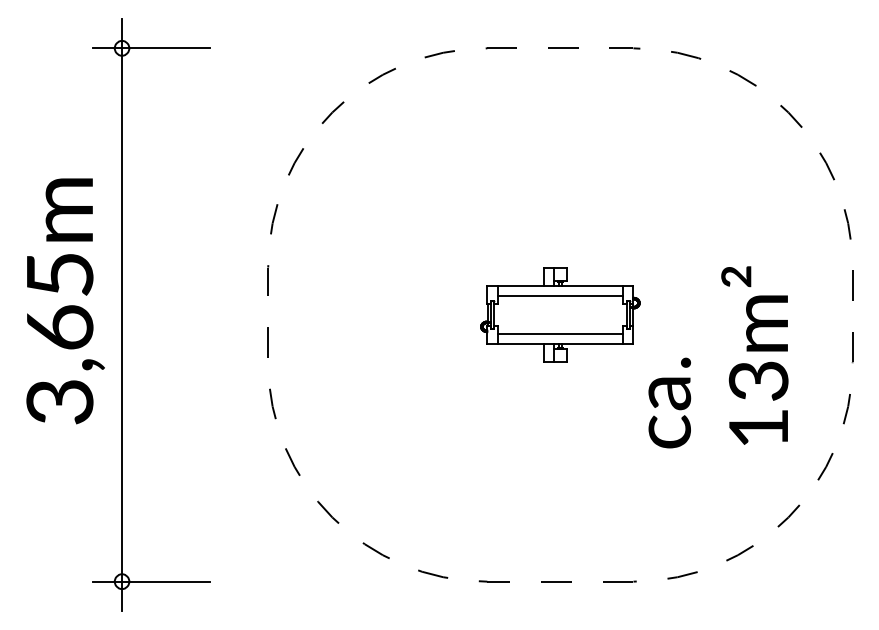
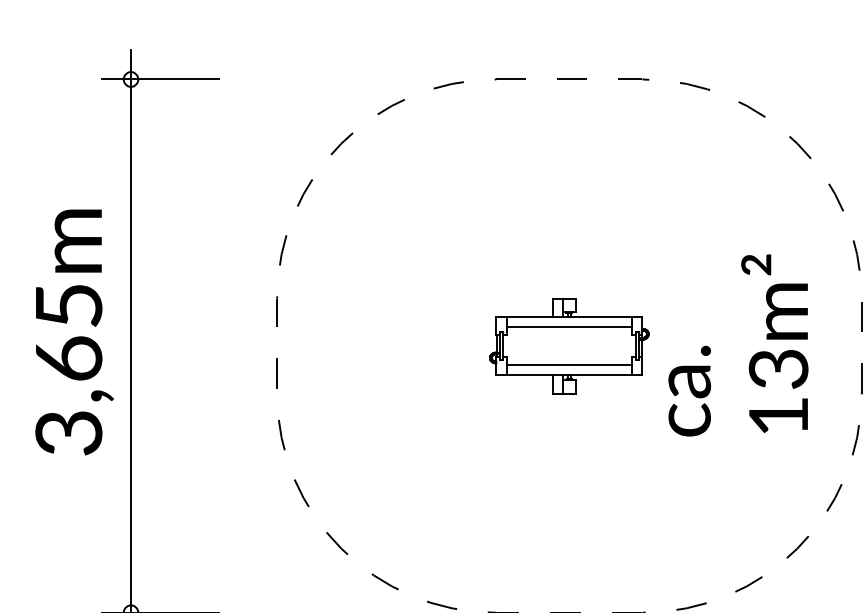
text: (718, 357) -> (738, 345), moved

